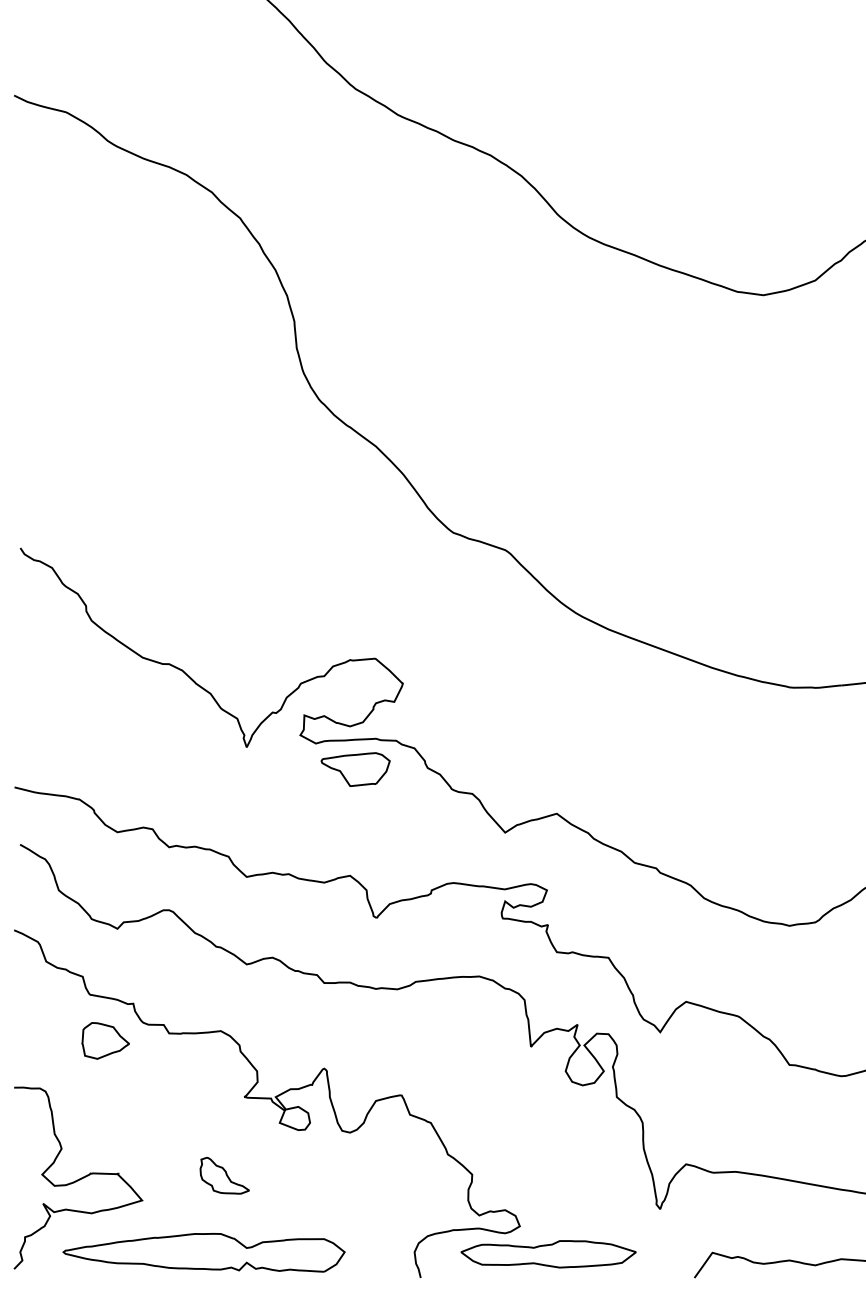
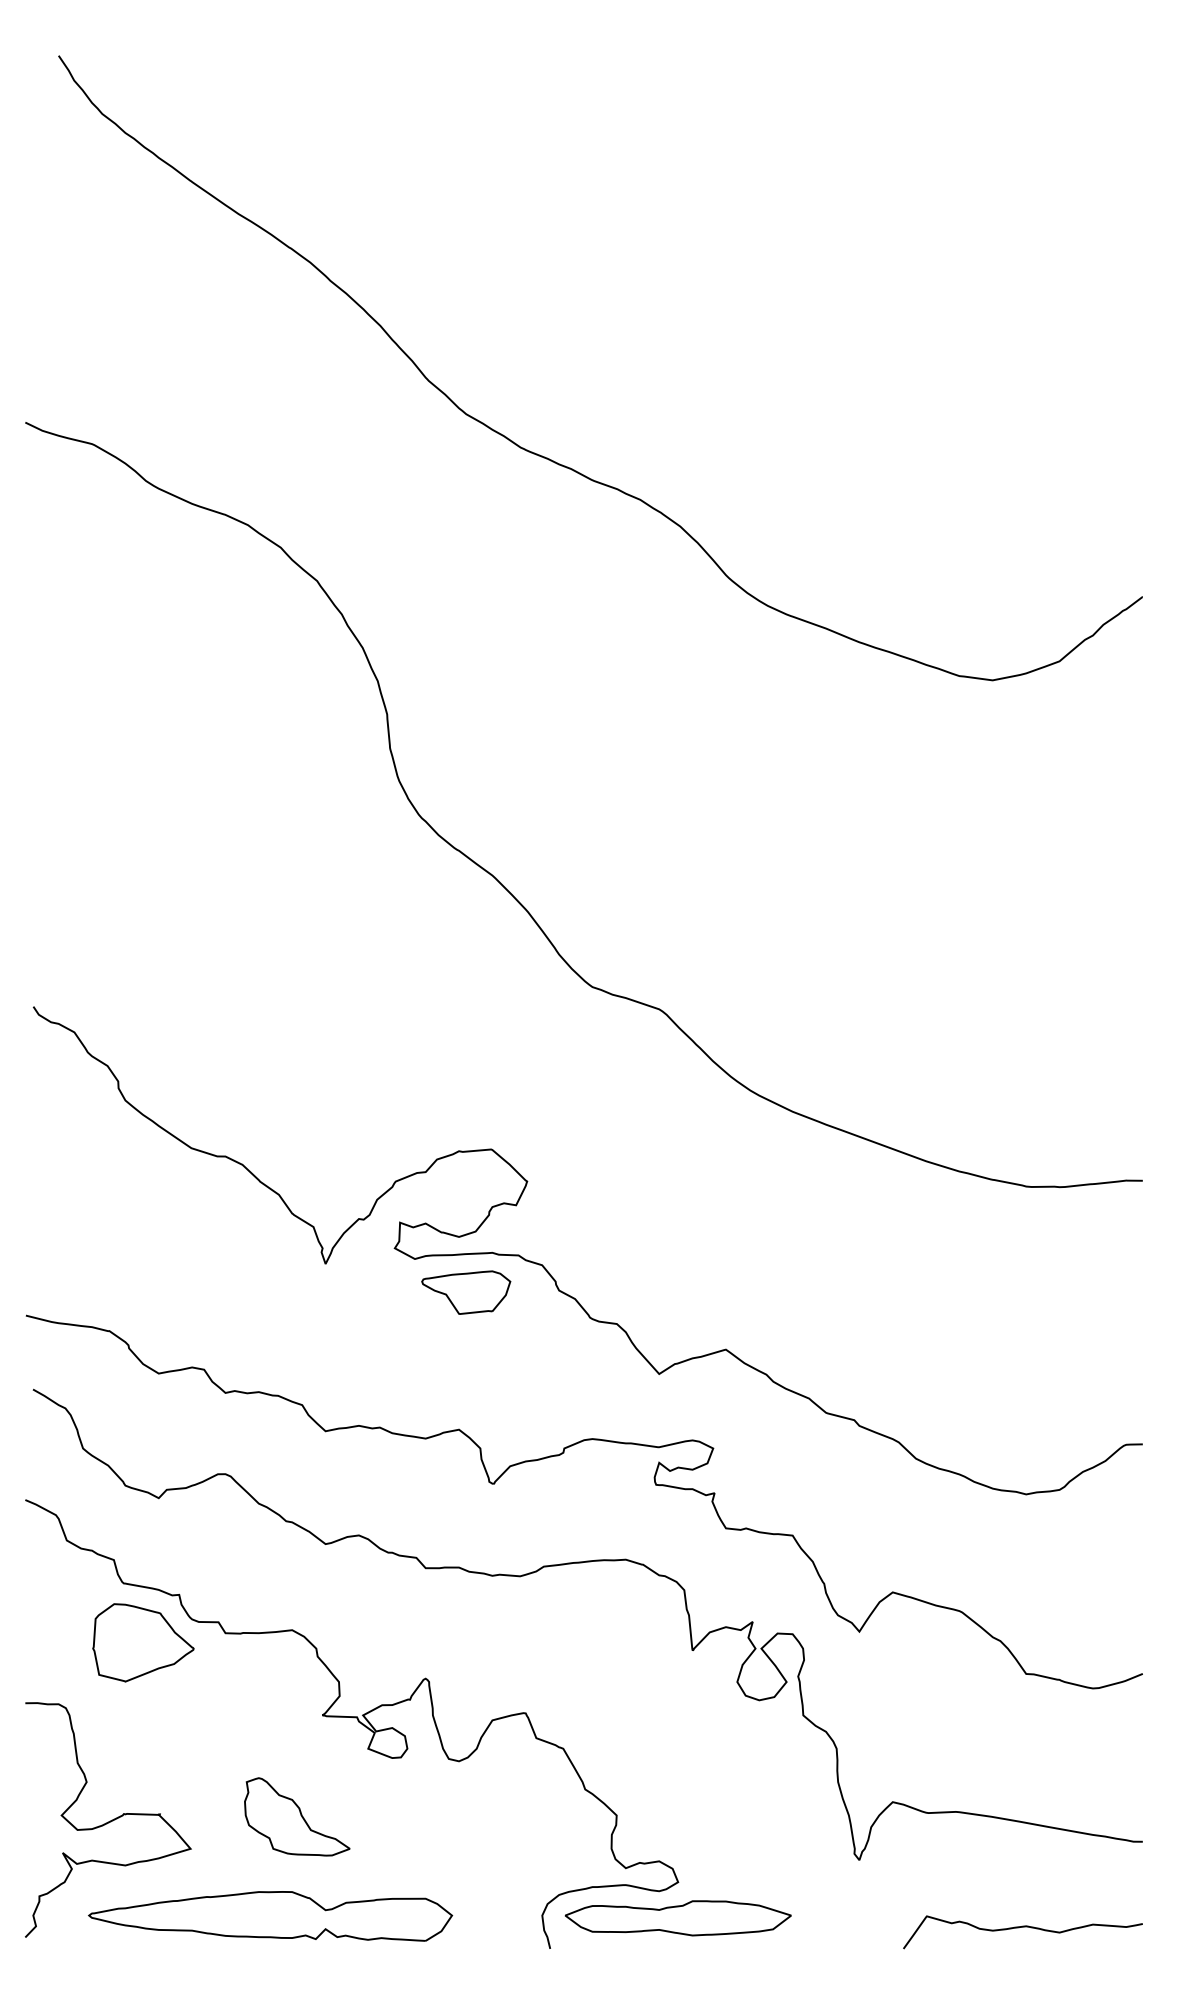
part: (105, 1040) -> (143, 1642), size x1.67
part: (224, 1175) -> (297, 1816), size x1.67
part: (548, 1254) -> (677, 1918), moved

